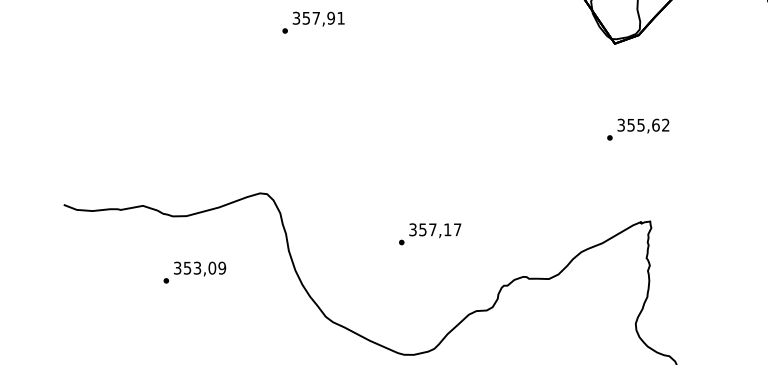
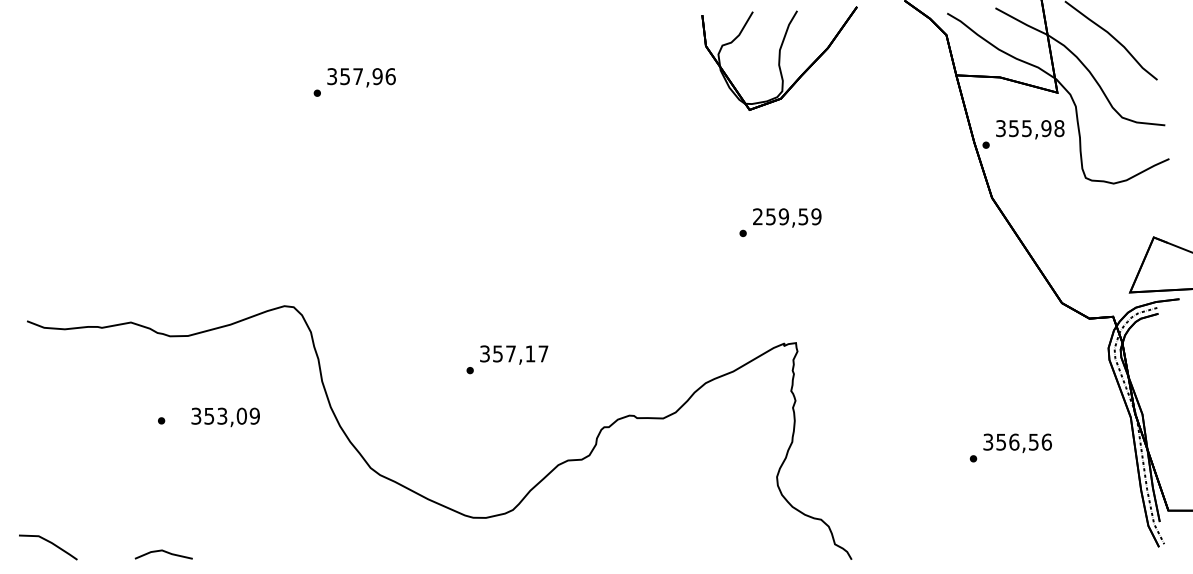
text: (340, 18) -> (390, 76), 357,91 -> 357,96
text: (643, 125) -> (787, 216), 355,62 -> 259,59
text: (199, 269) -> (225, 417), moved

